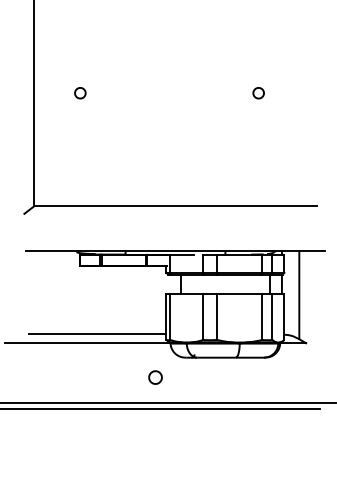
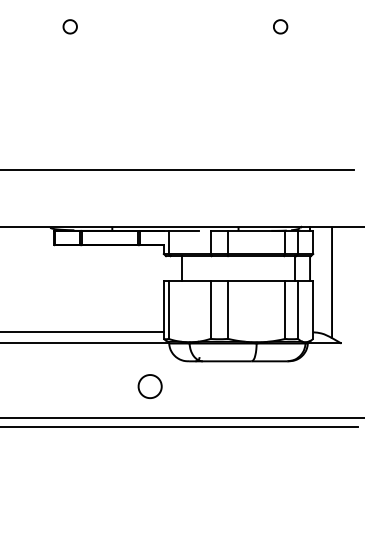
part: (80, 93) -> (70, 27), moved
part: (155, 377) -> (150, 386), size x1.43

